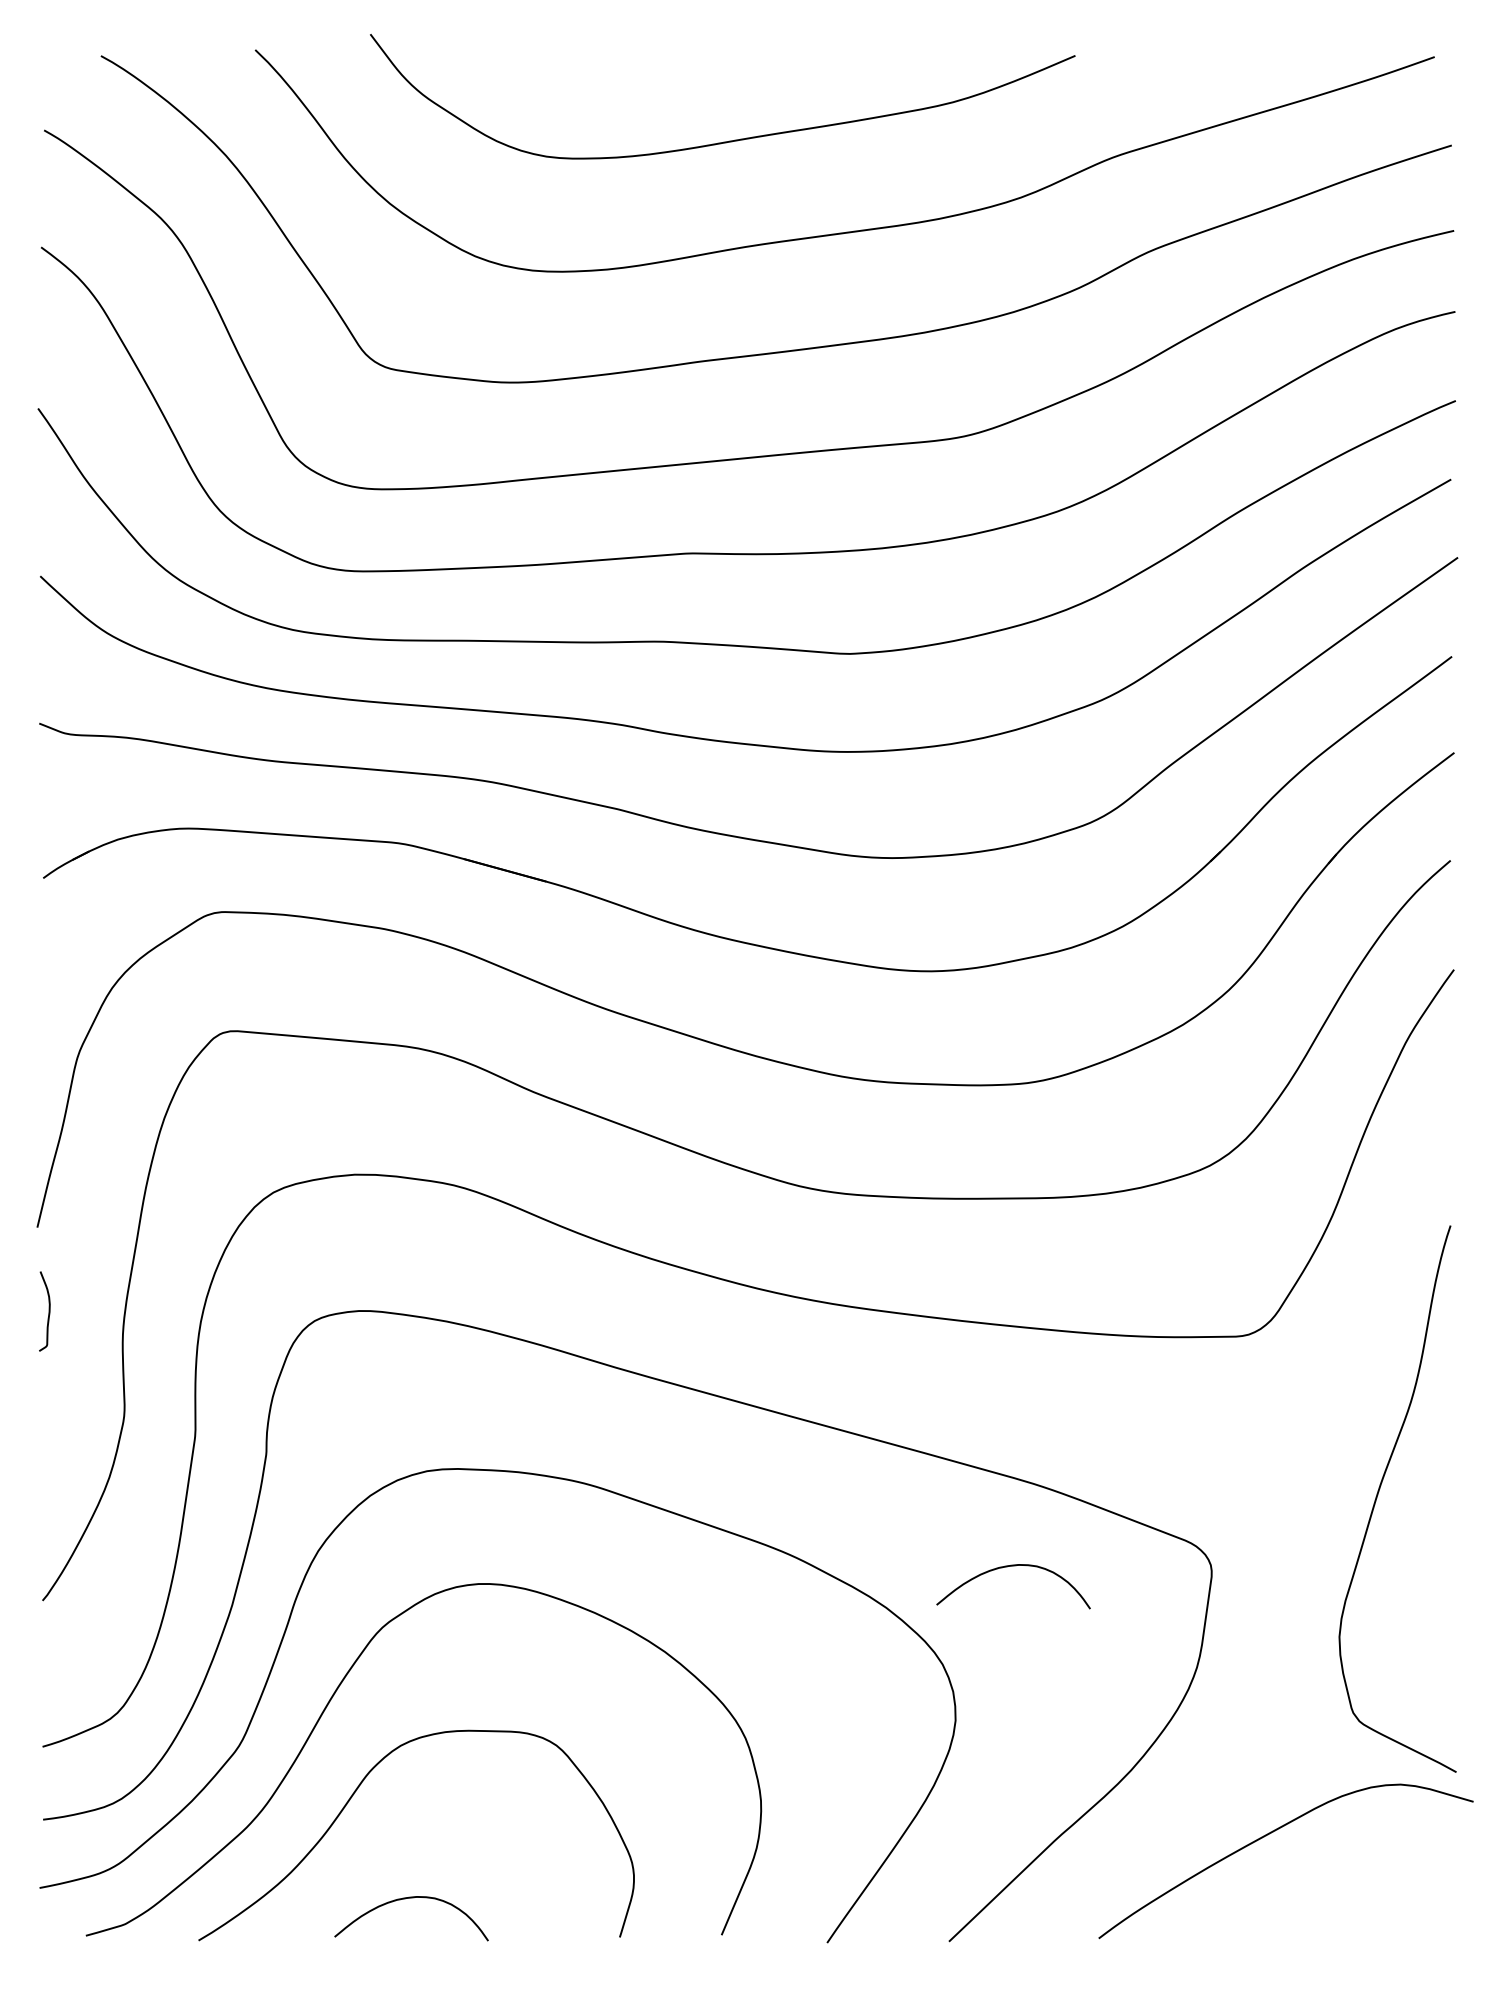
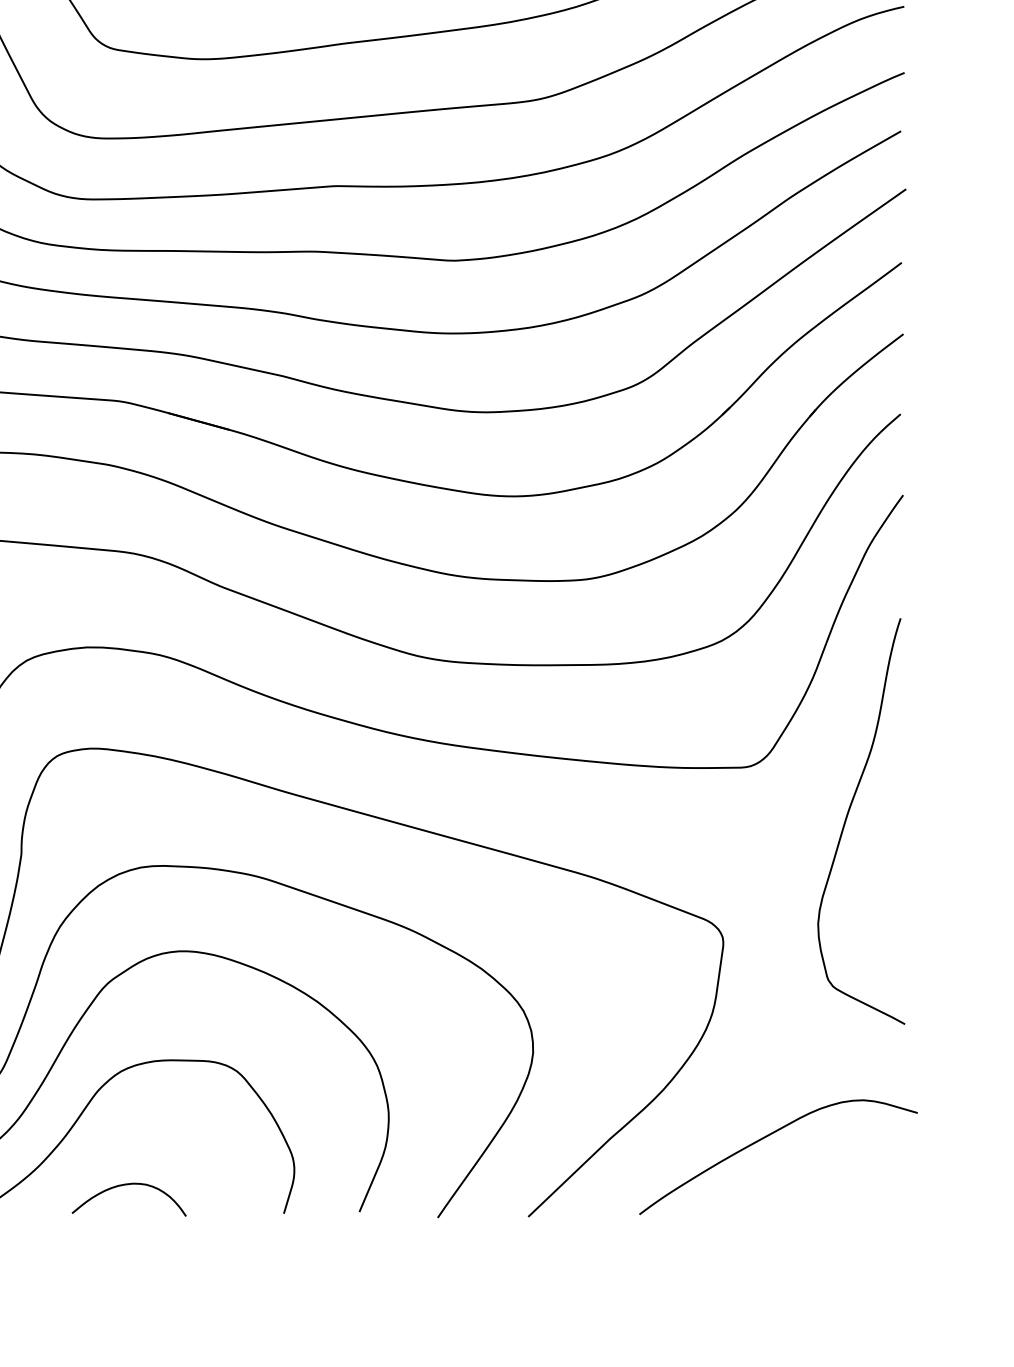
curve: (1379, 1492) -> (847, 816), moved
curve: (1007, 1567) -> (571, 939), removed

